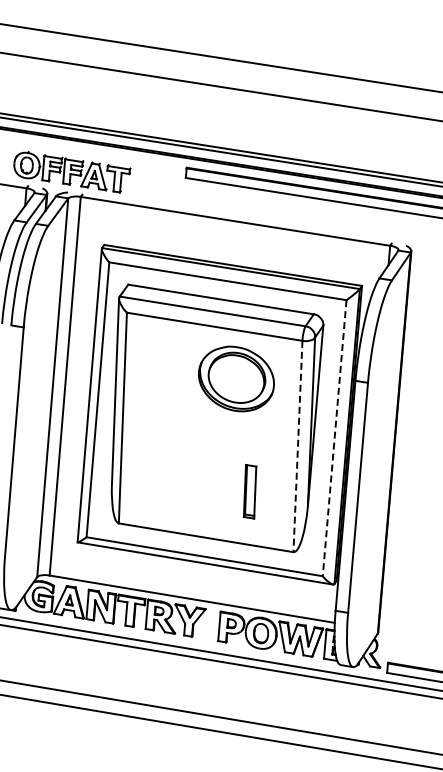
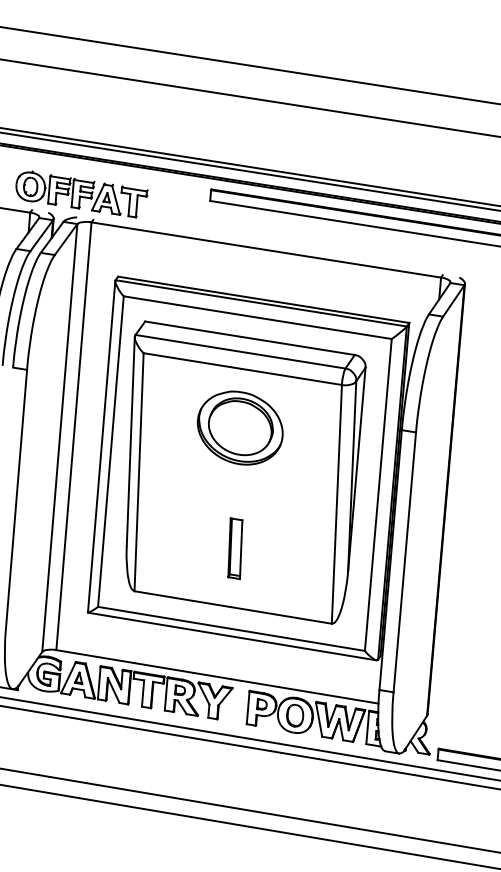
part: (236, 378) -> (240, 427), moved
line: (334, 438) -> (378, 495), dashed -> solid
line: (297, 446) -> (336, 504), dashed -> solid
part: (249, 491) -> (234, 548), moved

